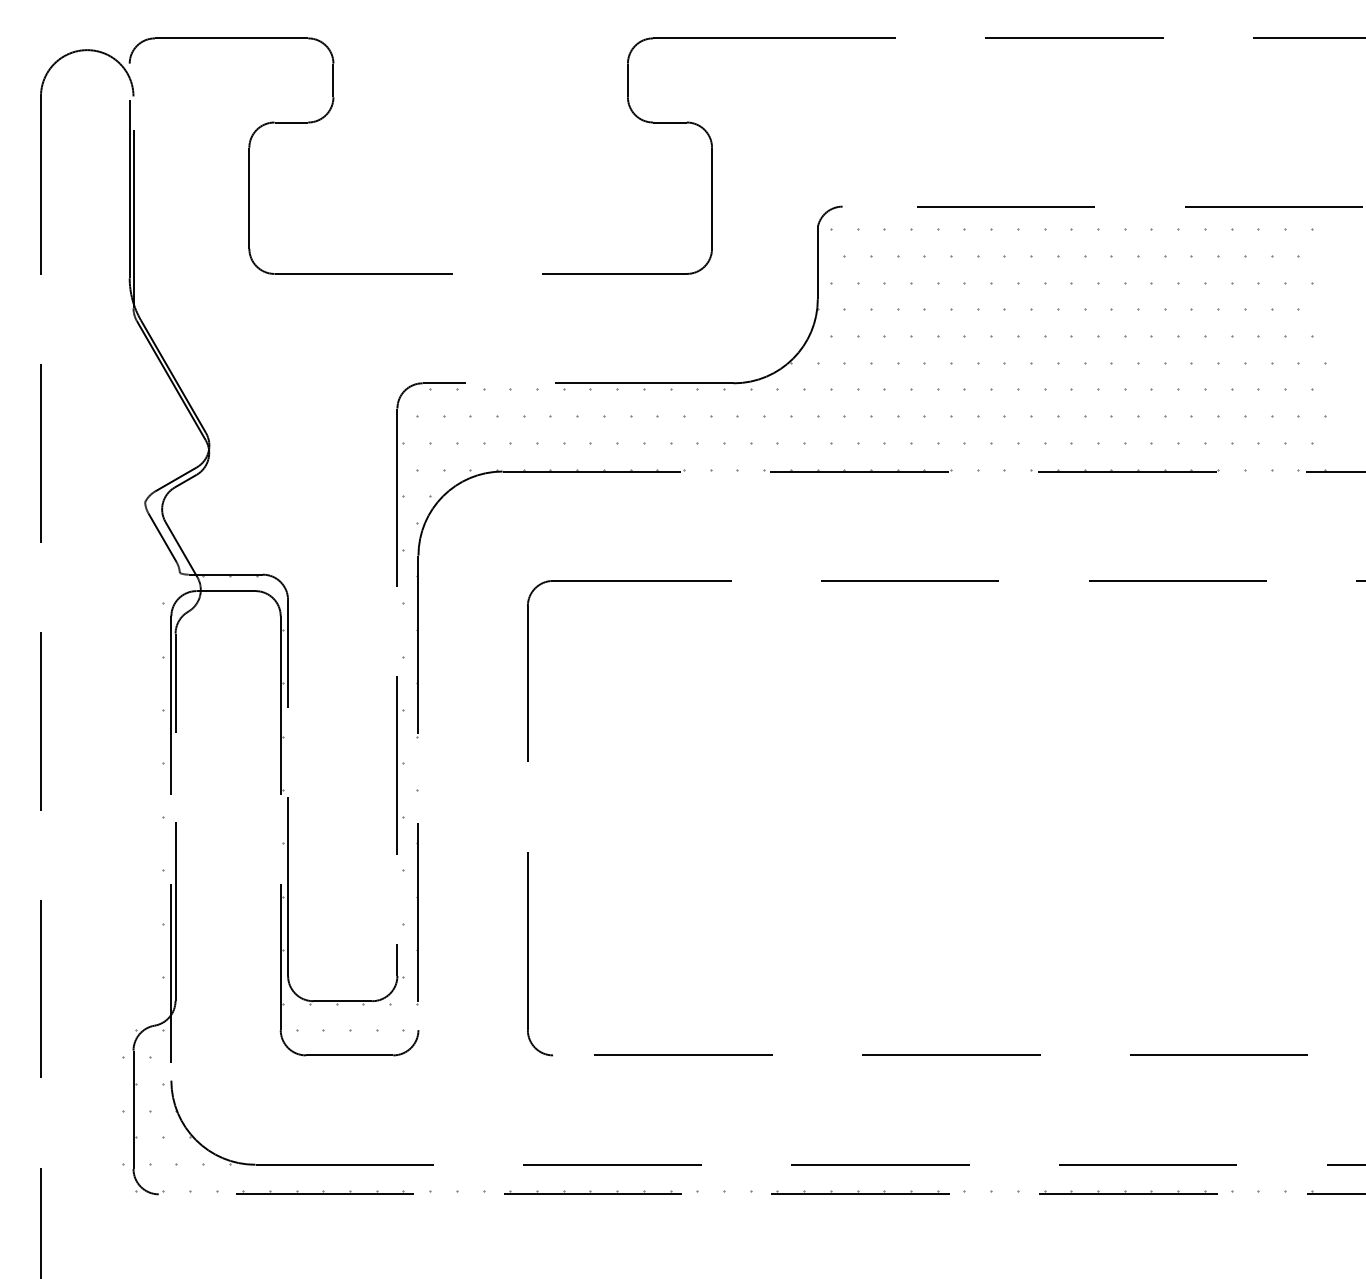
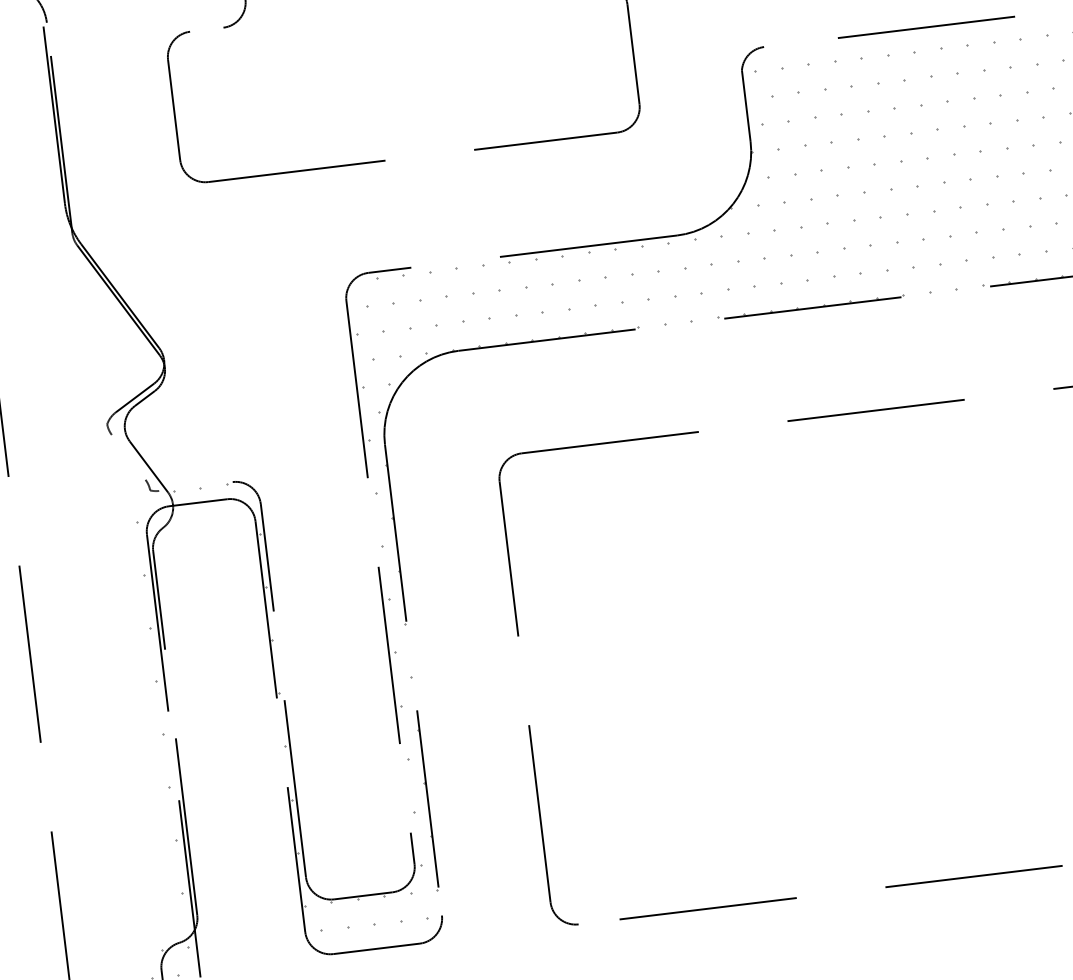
line: (291, 122) -> (206, 29), removed
line: (162, 537) -> (128, 457), removed
line: (225, 574) -> (195, 486), removed

